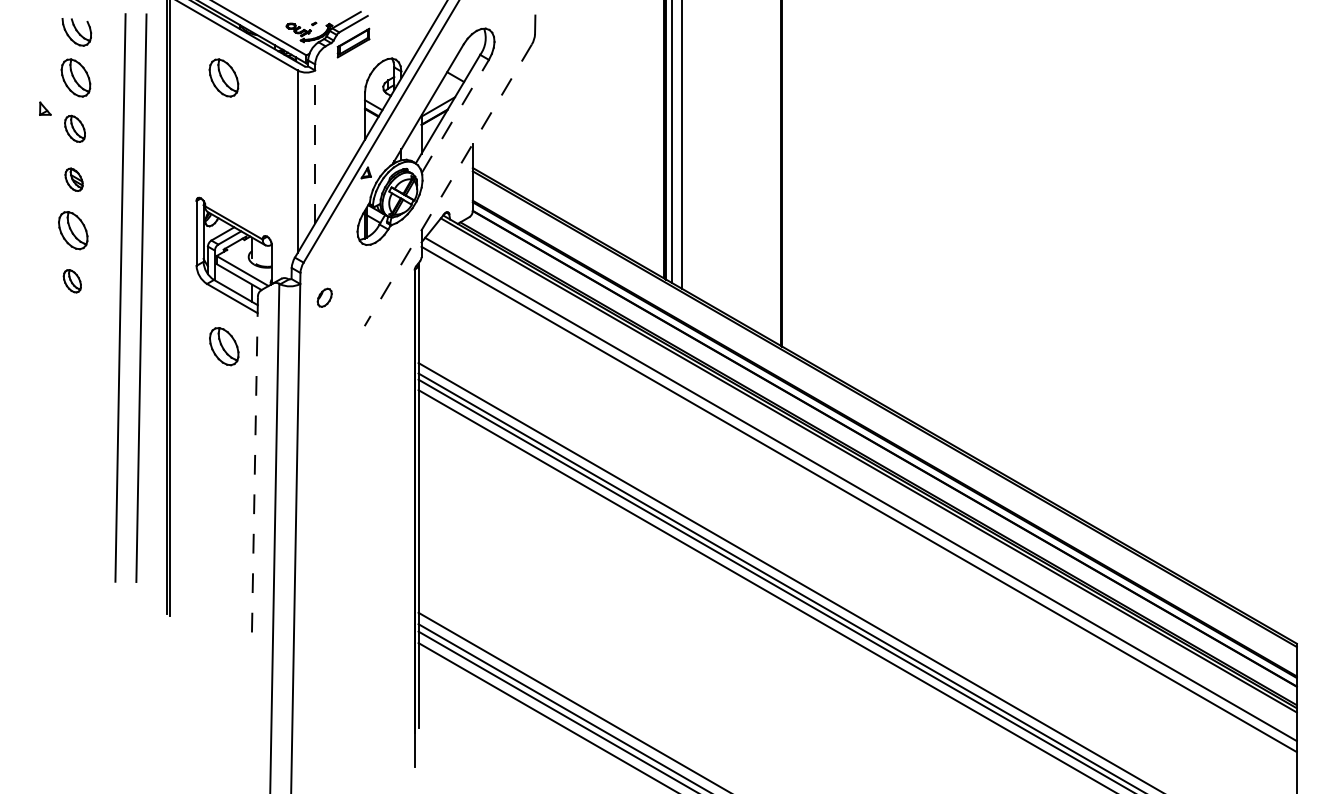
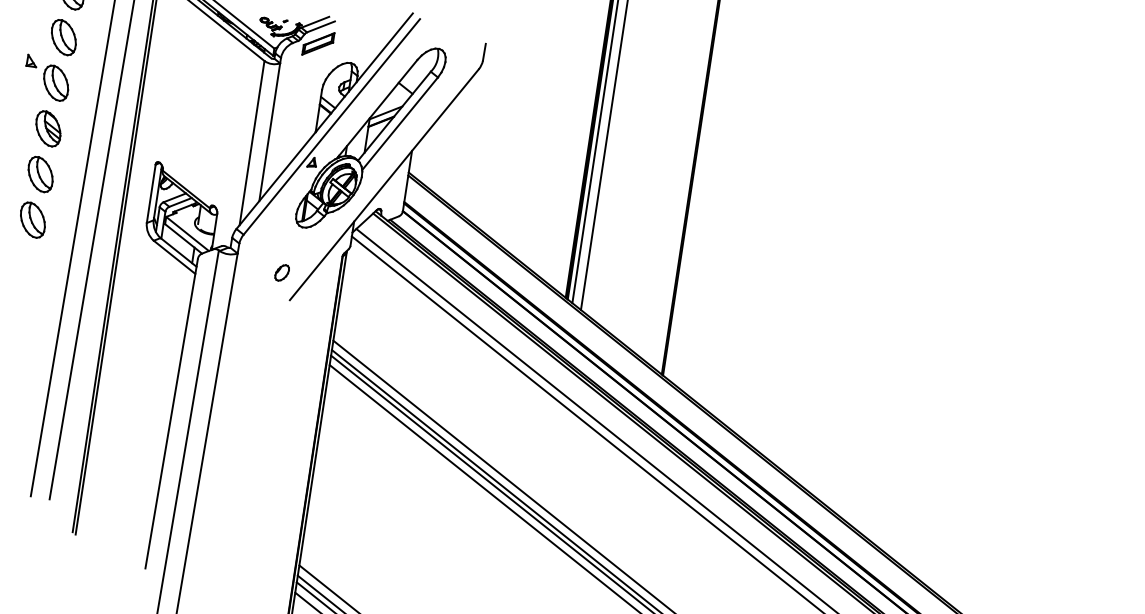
part: (223, 77) -> (196, 57), removed
line: (455, 116) -> (400, 123), dashed -> solid
part: (74, 128) -> (55, 82), size x1.43
line: (315, 147) -> (269, 132), dashed -> solid
part: (73, 179) -> (47, 128), size x1.67
line: (448, 185) -> (384, 185), dashed -> solid
part: (72, 280) -> (33, 219), size x1.67
part: (324, 297) -> (281, 272), moved
part: (224, 346) -> (160, 299), removed
line: (254, 469) -> (171, 414), dashed -> solid

